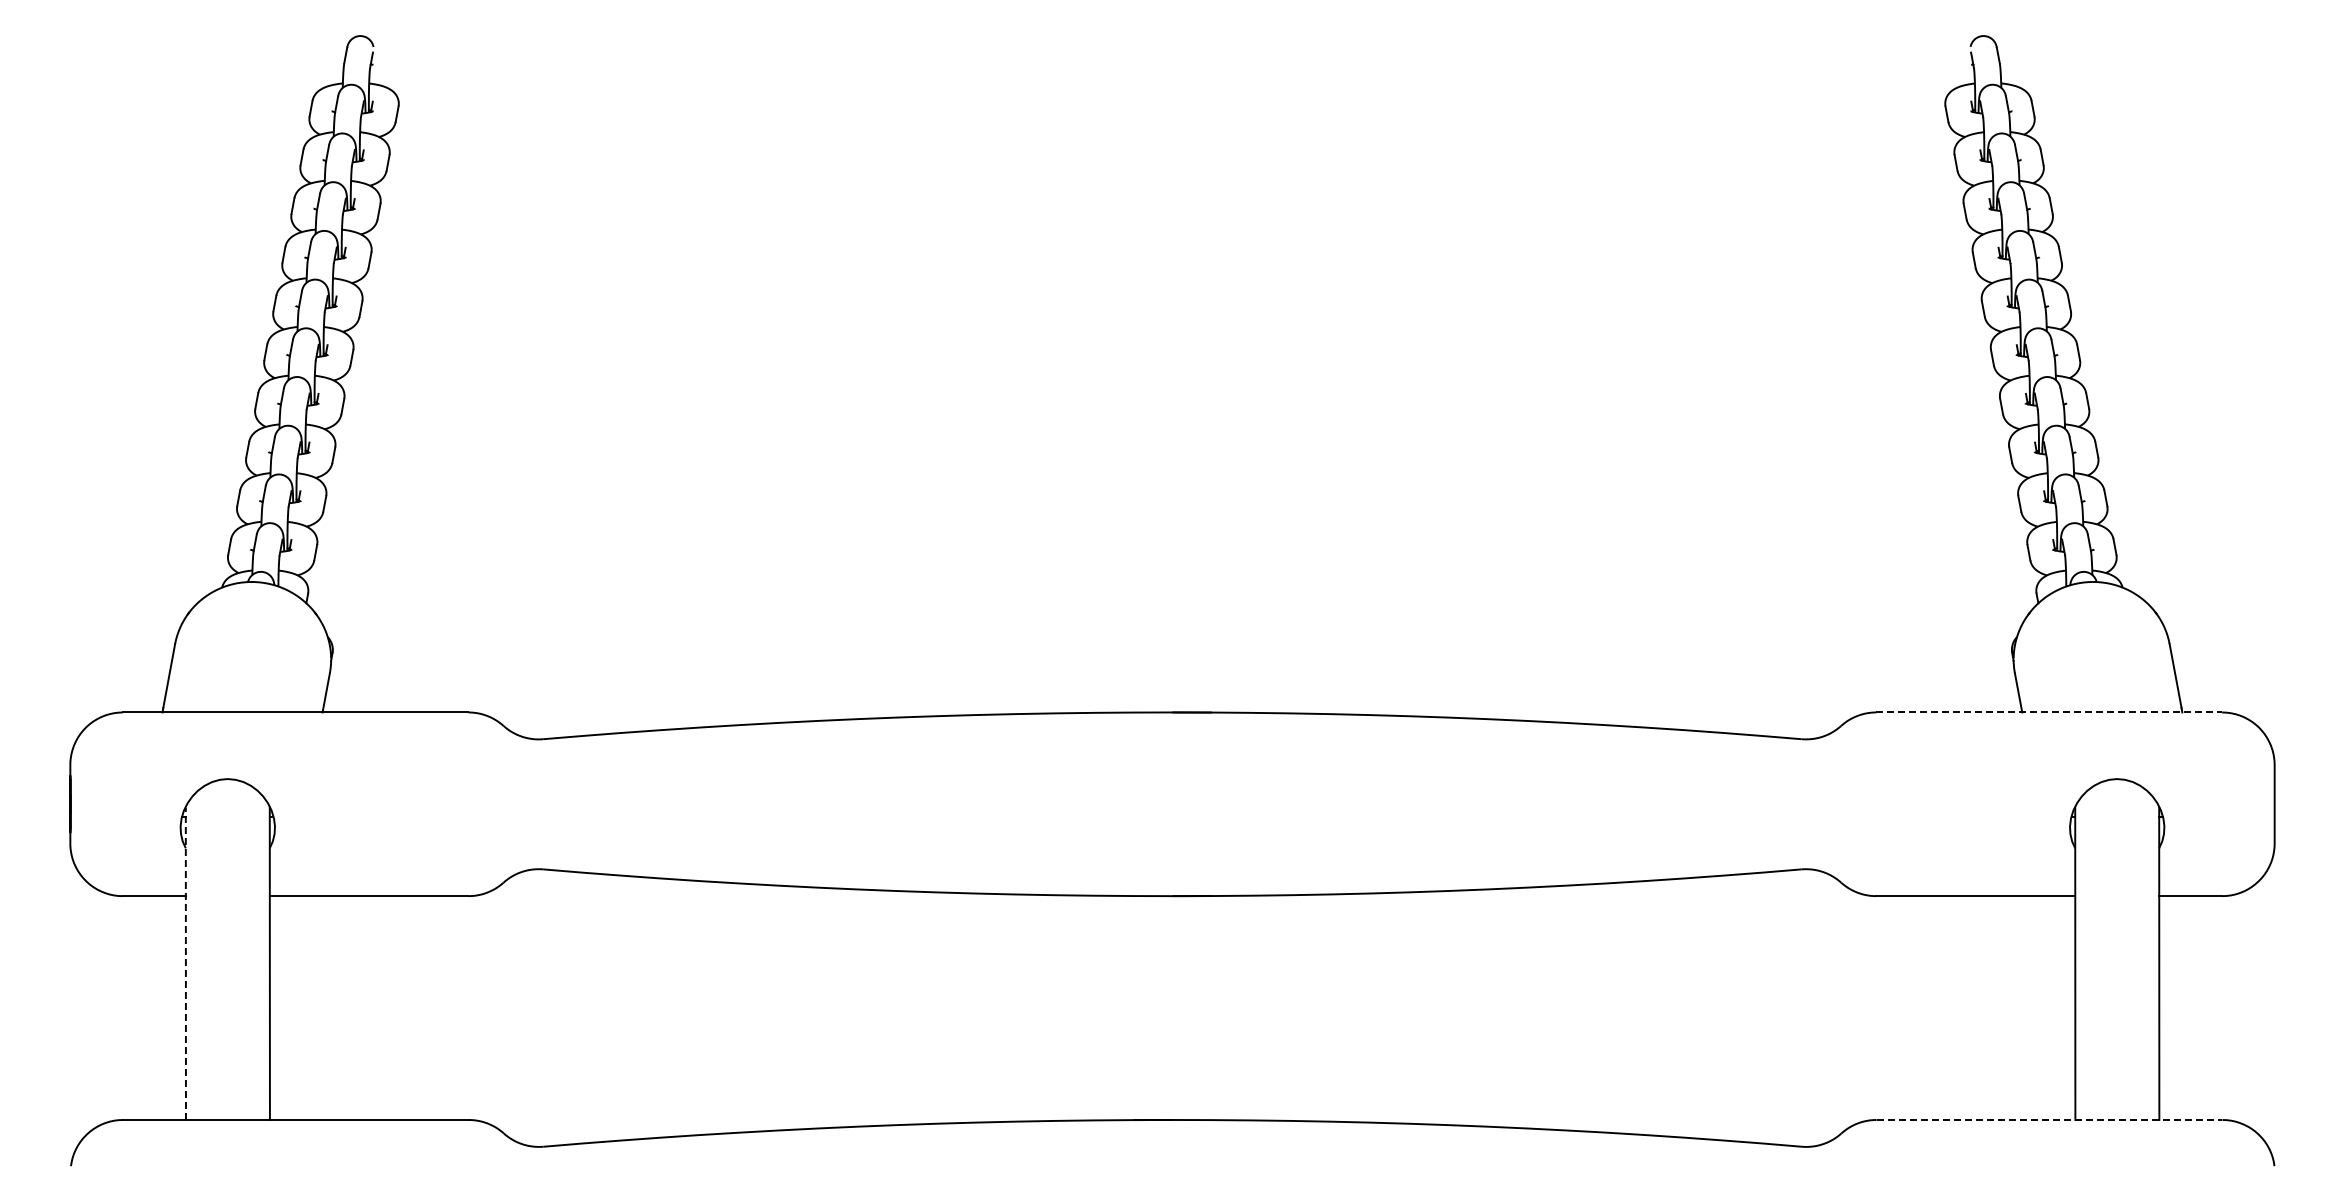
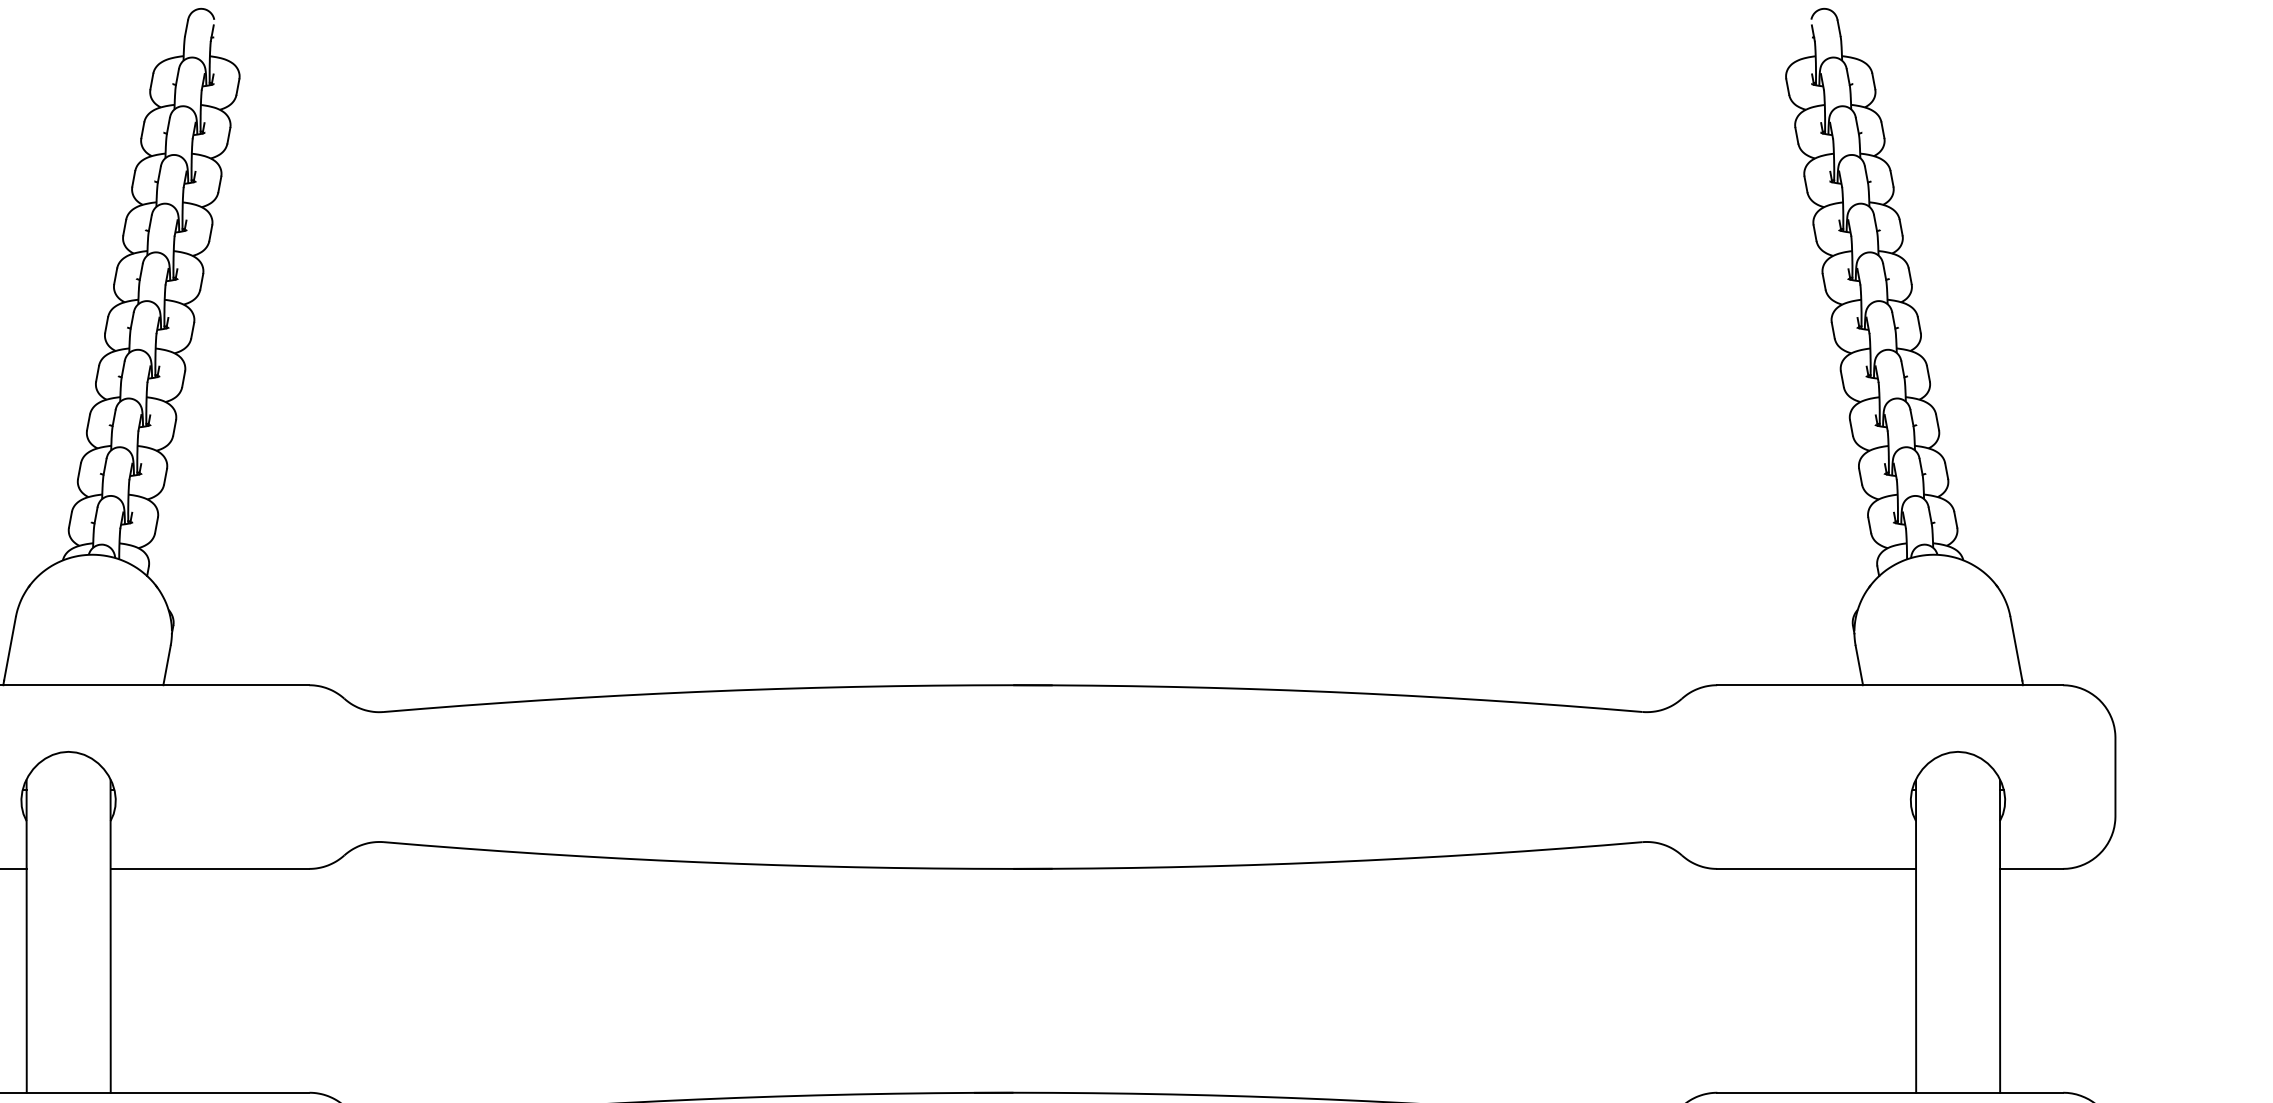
line: (2049, 712) -> (1890, 685), dashed -> solid
line: (185, 963) -> (26, 936), dashed -> solid
line: (2049, 1119) -> (1890, 1092), dashed -> solid

